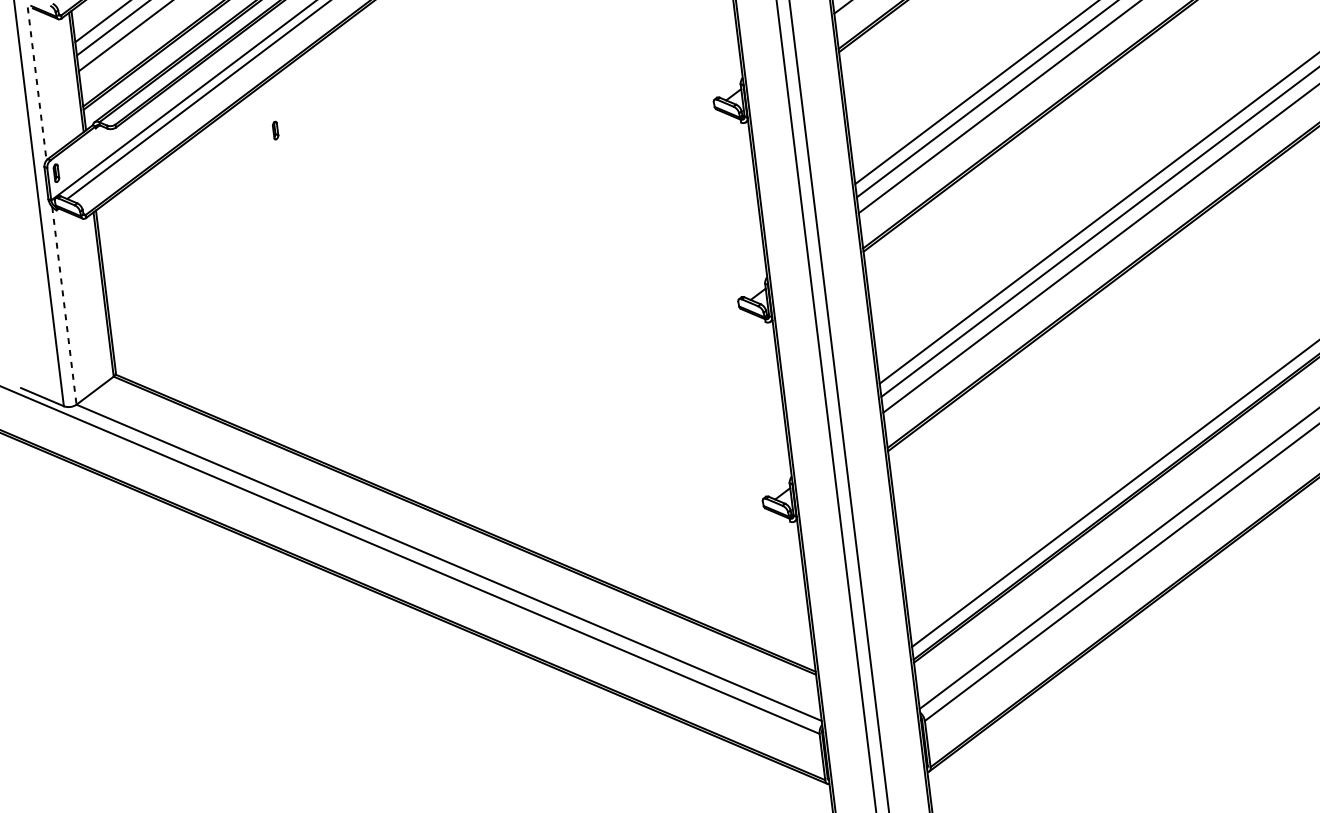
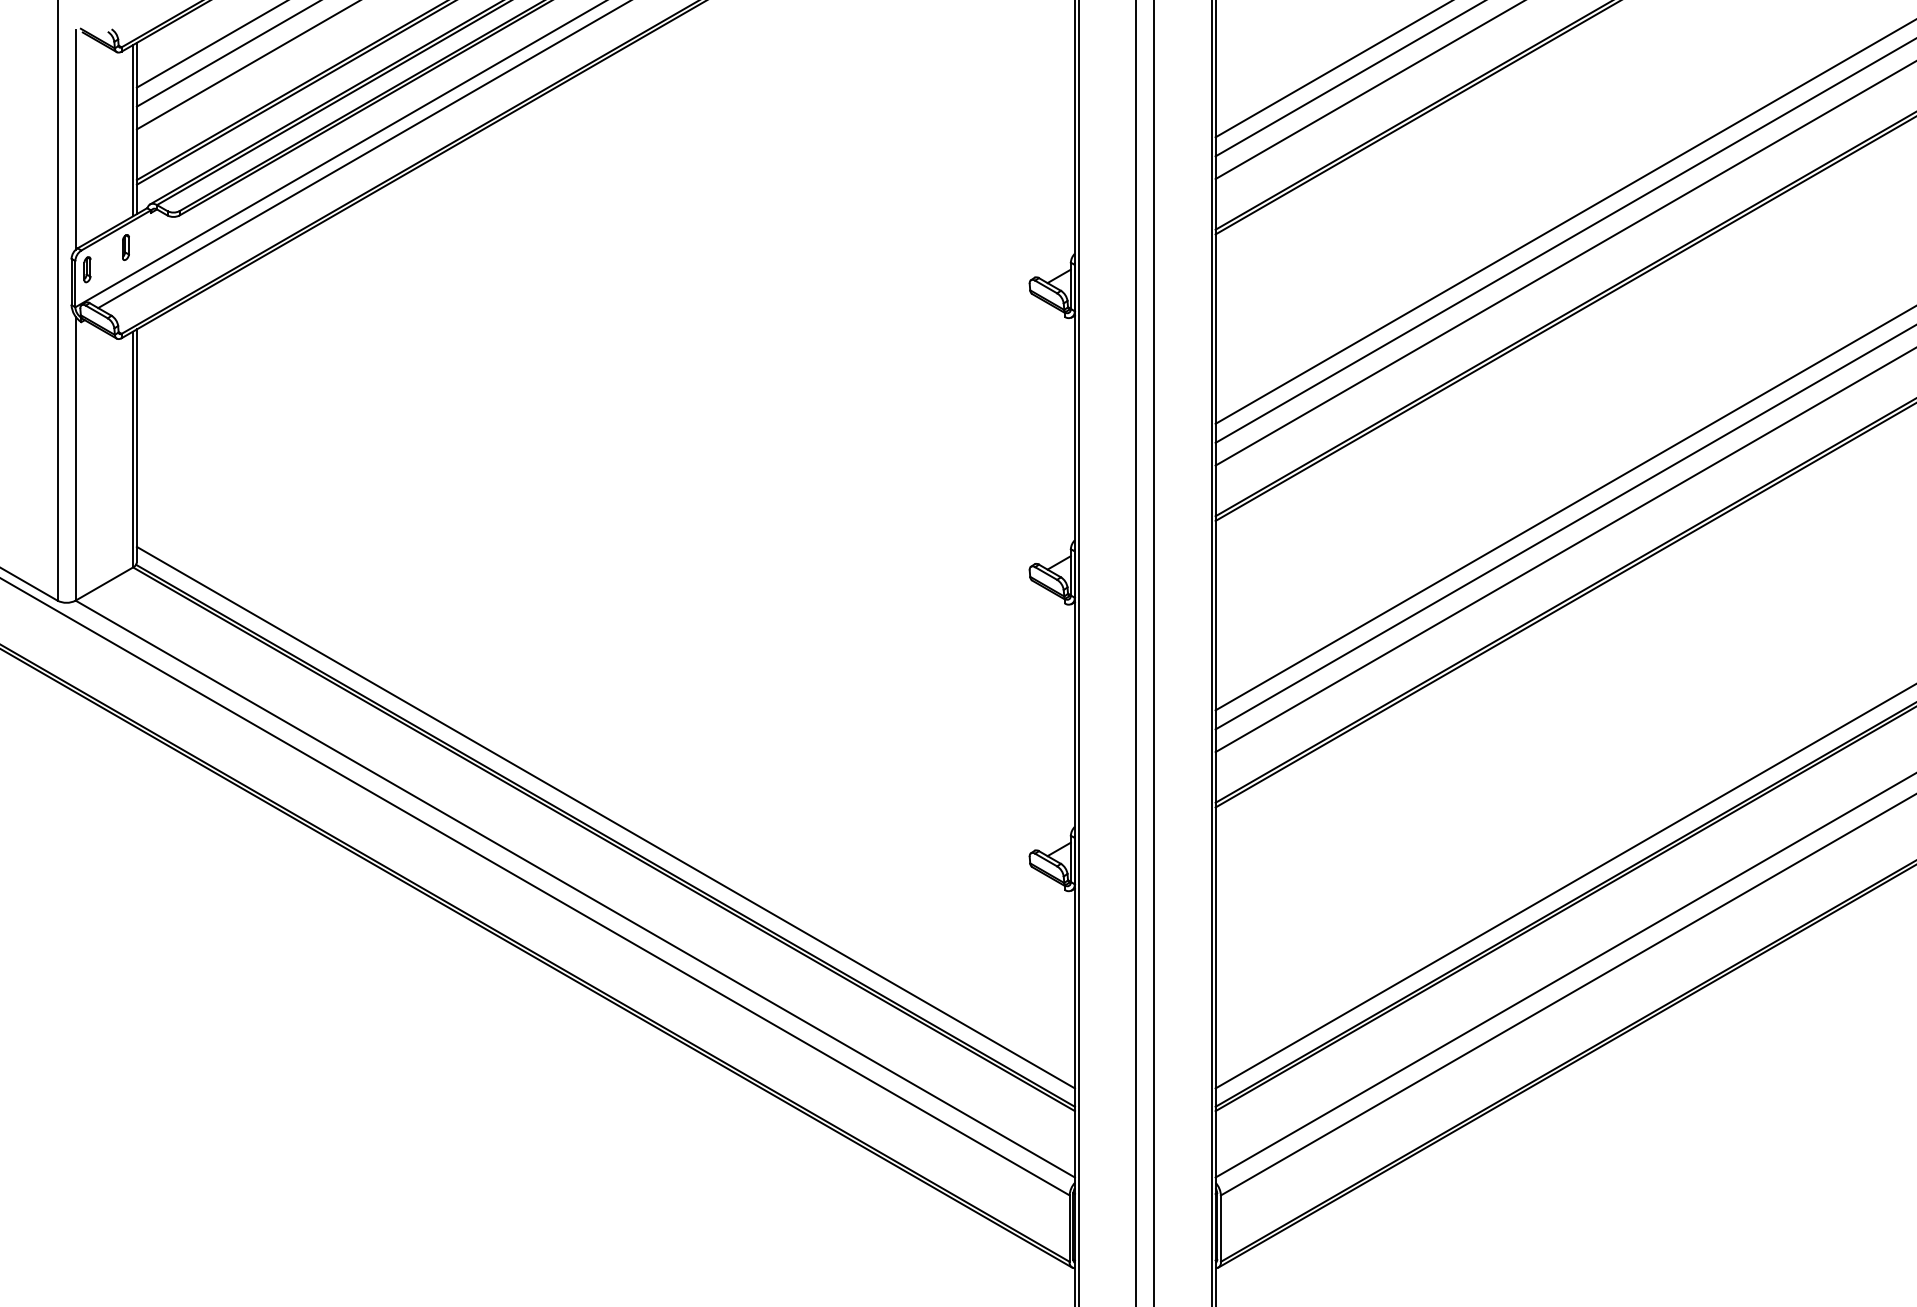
line: (37, 84) -> (75, 140), dashed -> solid
part: (275, 130) -> (125, 247), moved
line: (64, 305) -> (75, 458), dashed -> solid
line: (464, 510) -> (605, 817), added

